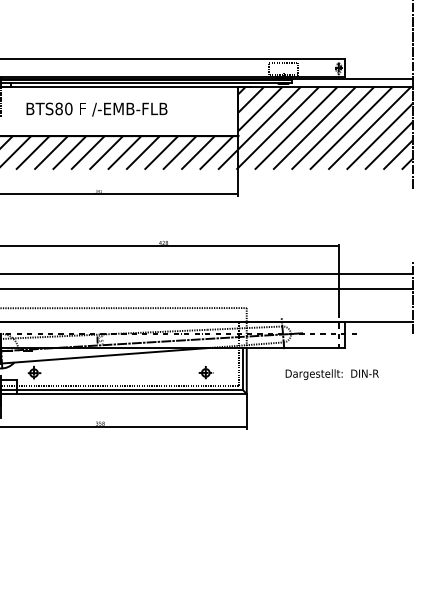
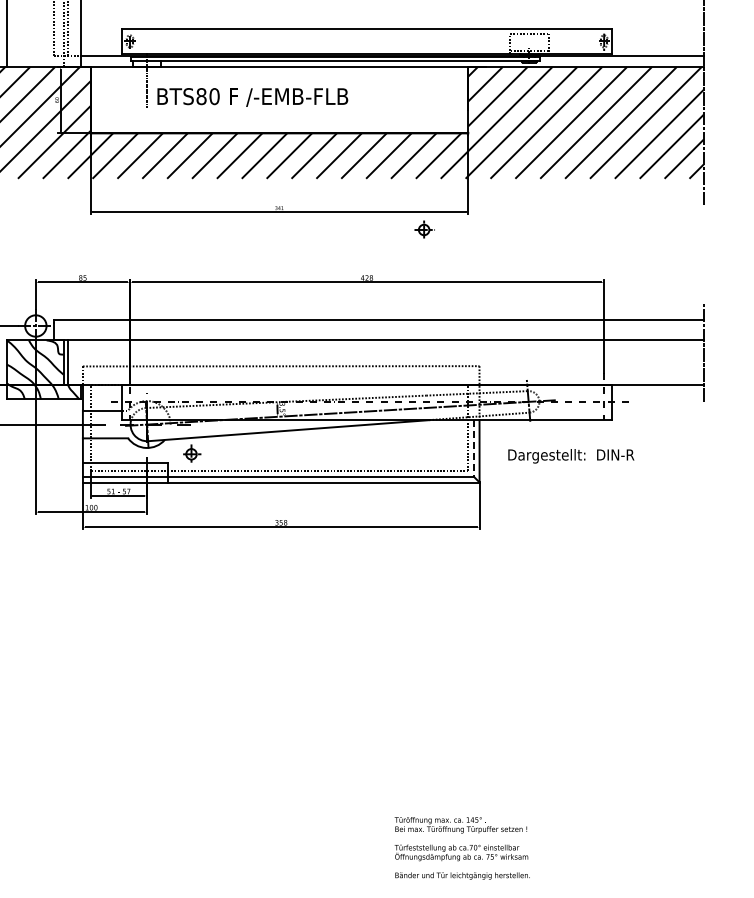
text: (96, 109) -> (252, 97), moved
line: (243, 369) -> (474, 449), solid -> dashed
part: (206, 372) -> (424, 229), moved
text: (332, 374) -> (571, 456), moved

